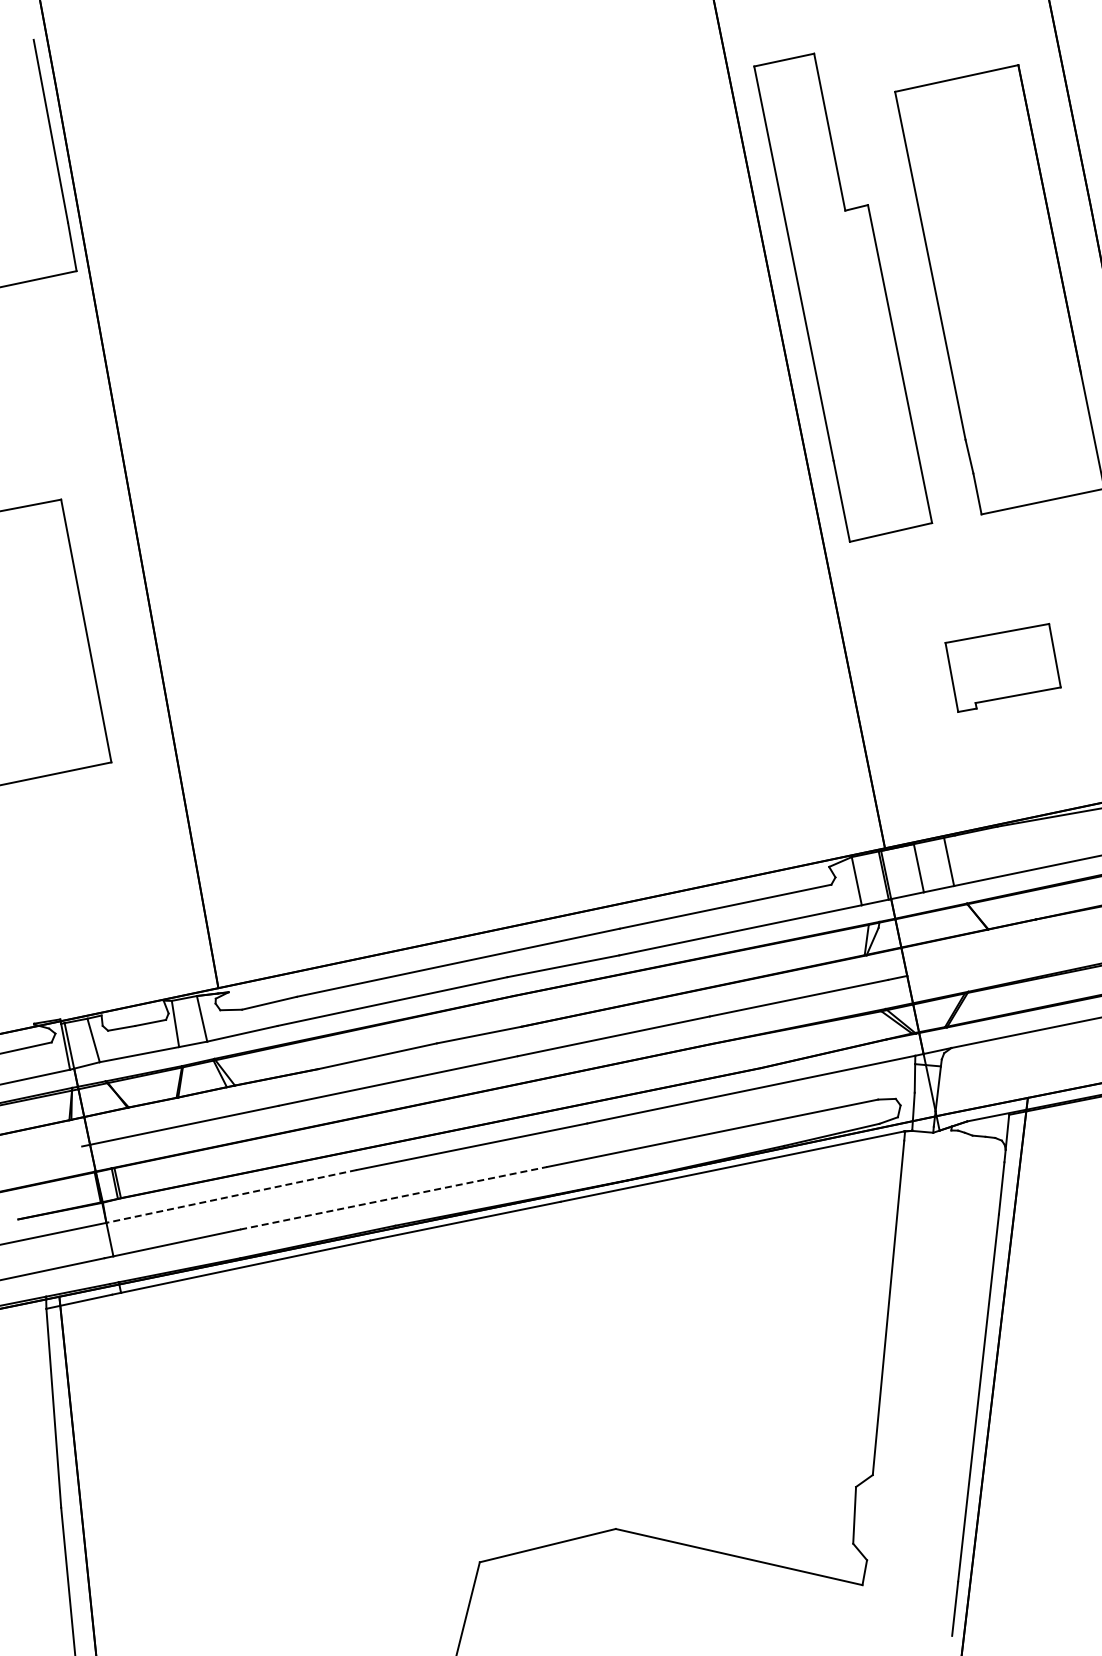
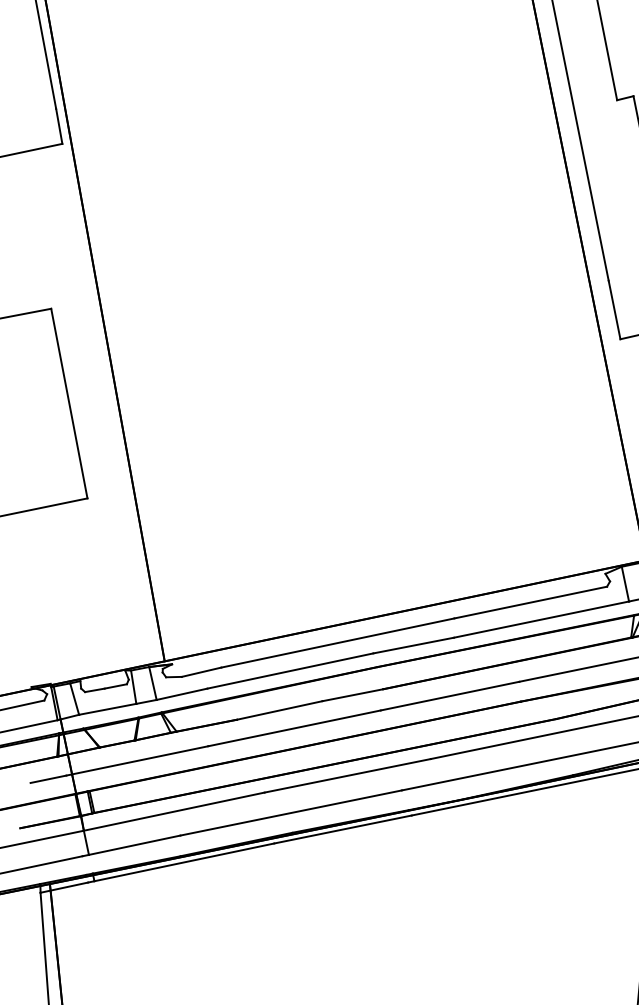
line: (57, 1151) -> (48, 779), added
line: (231, 1196) -> (174, 811), dashed -> solid
line: (393, 1198) -> (291, 813), dashed -> solid

